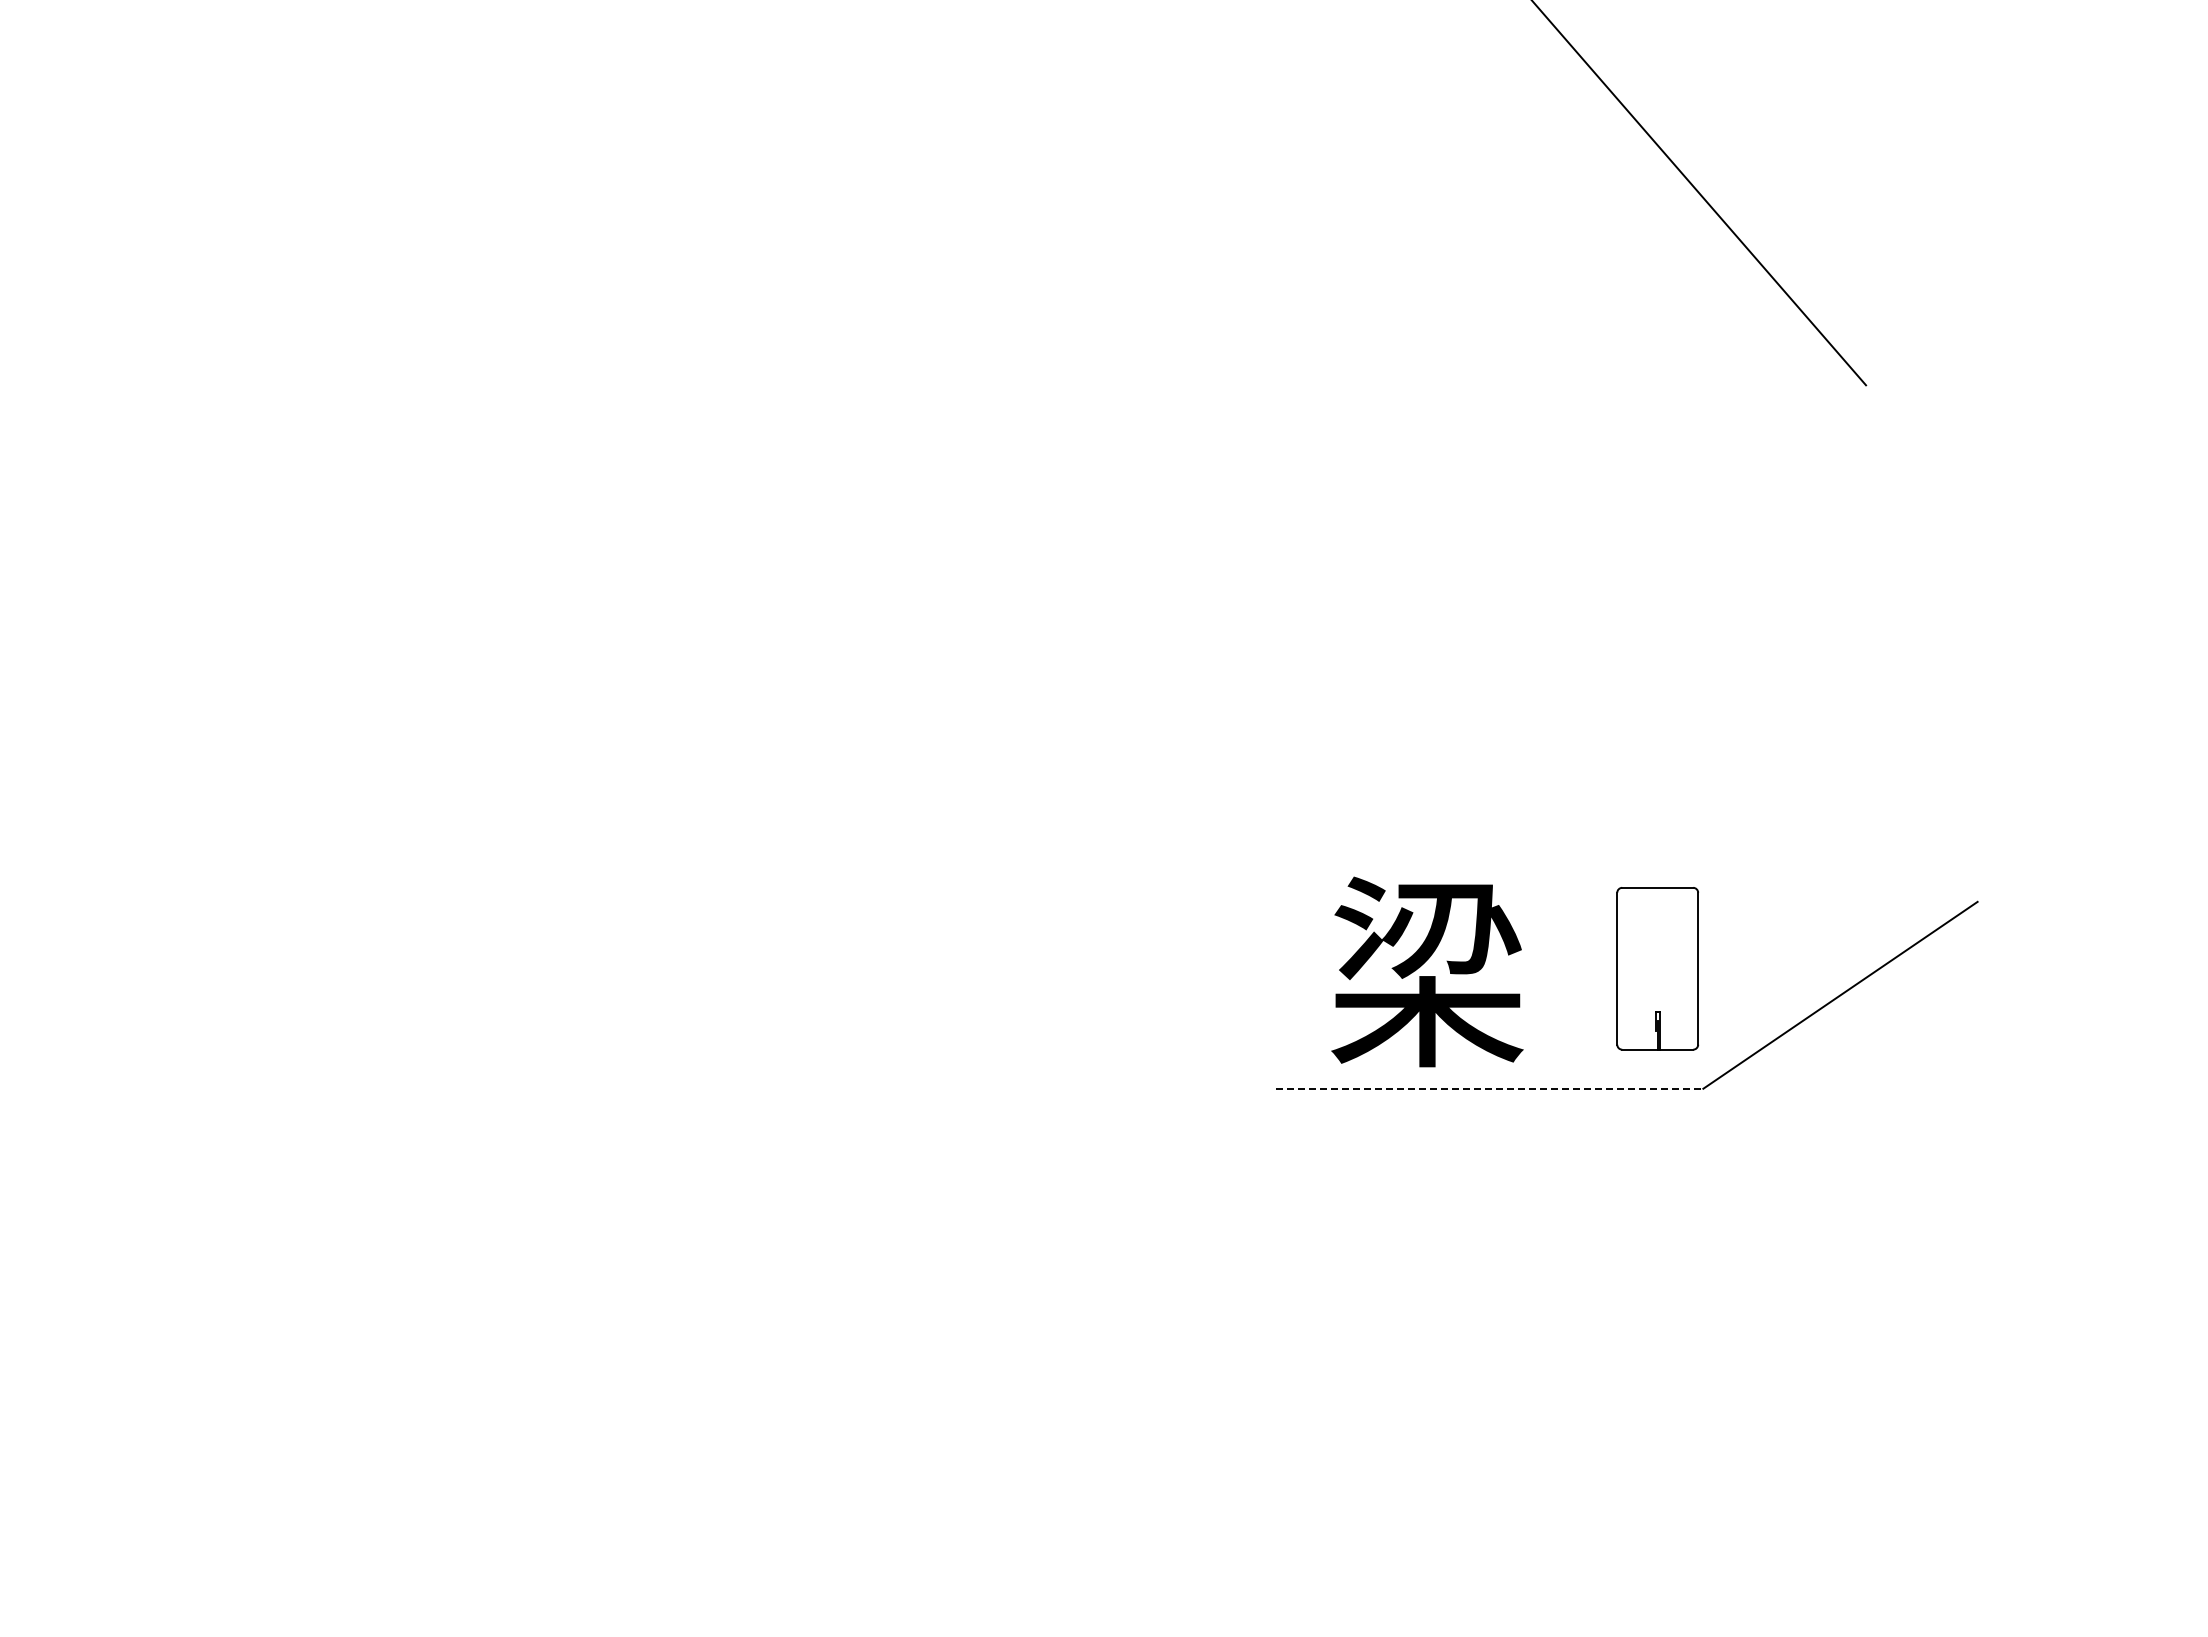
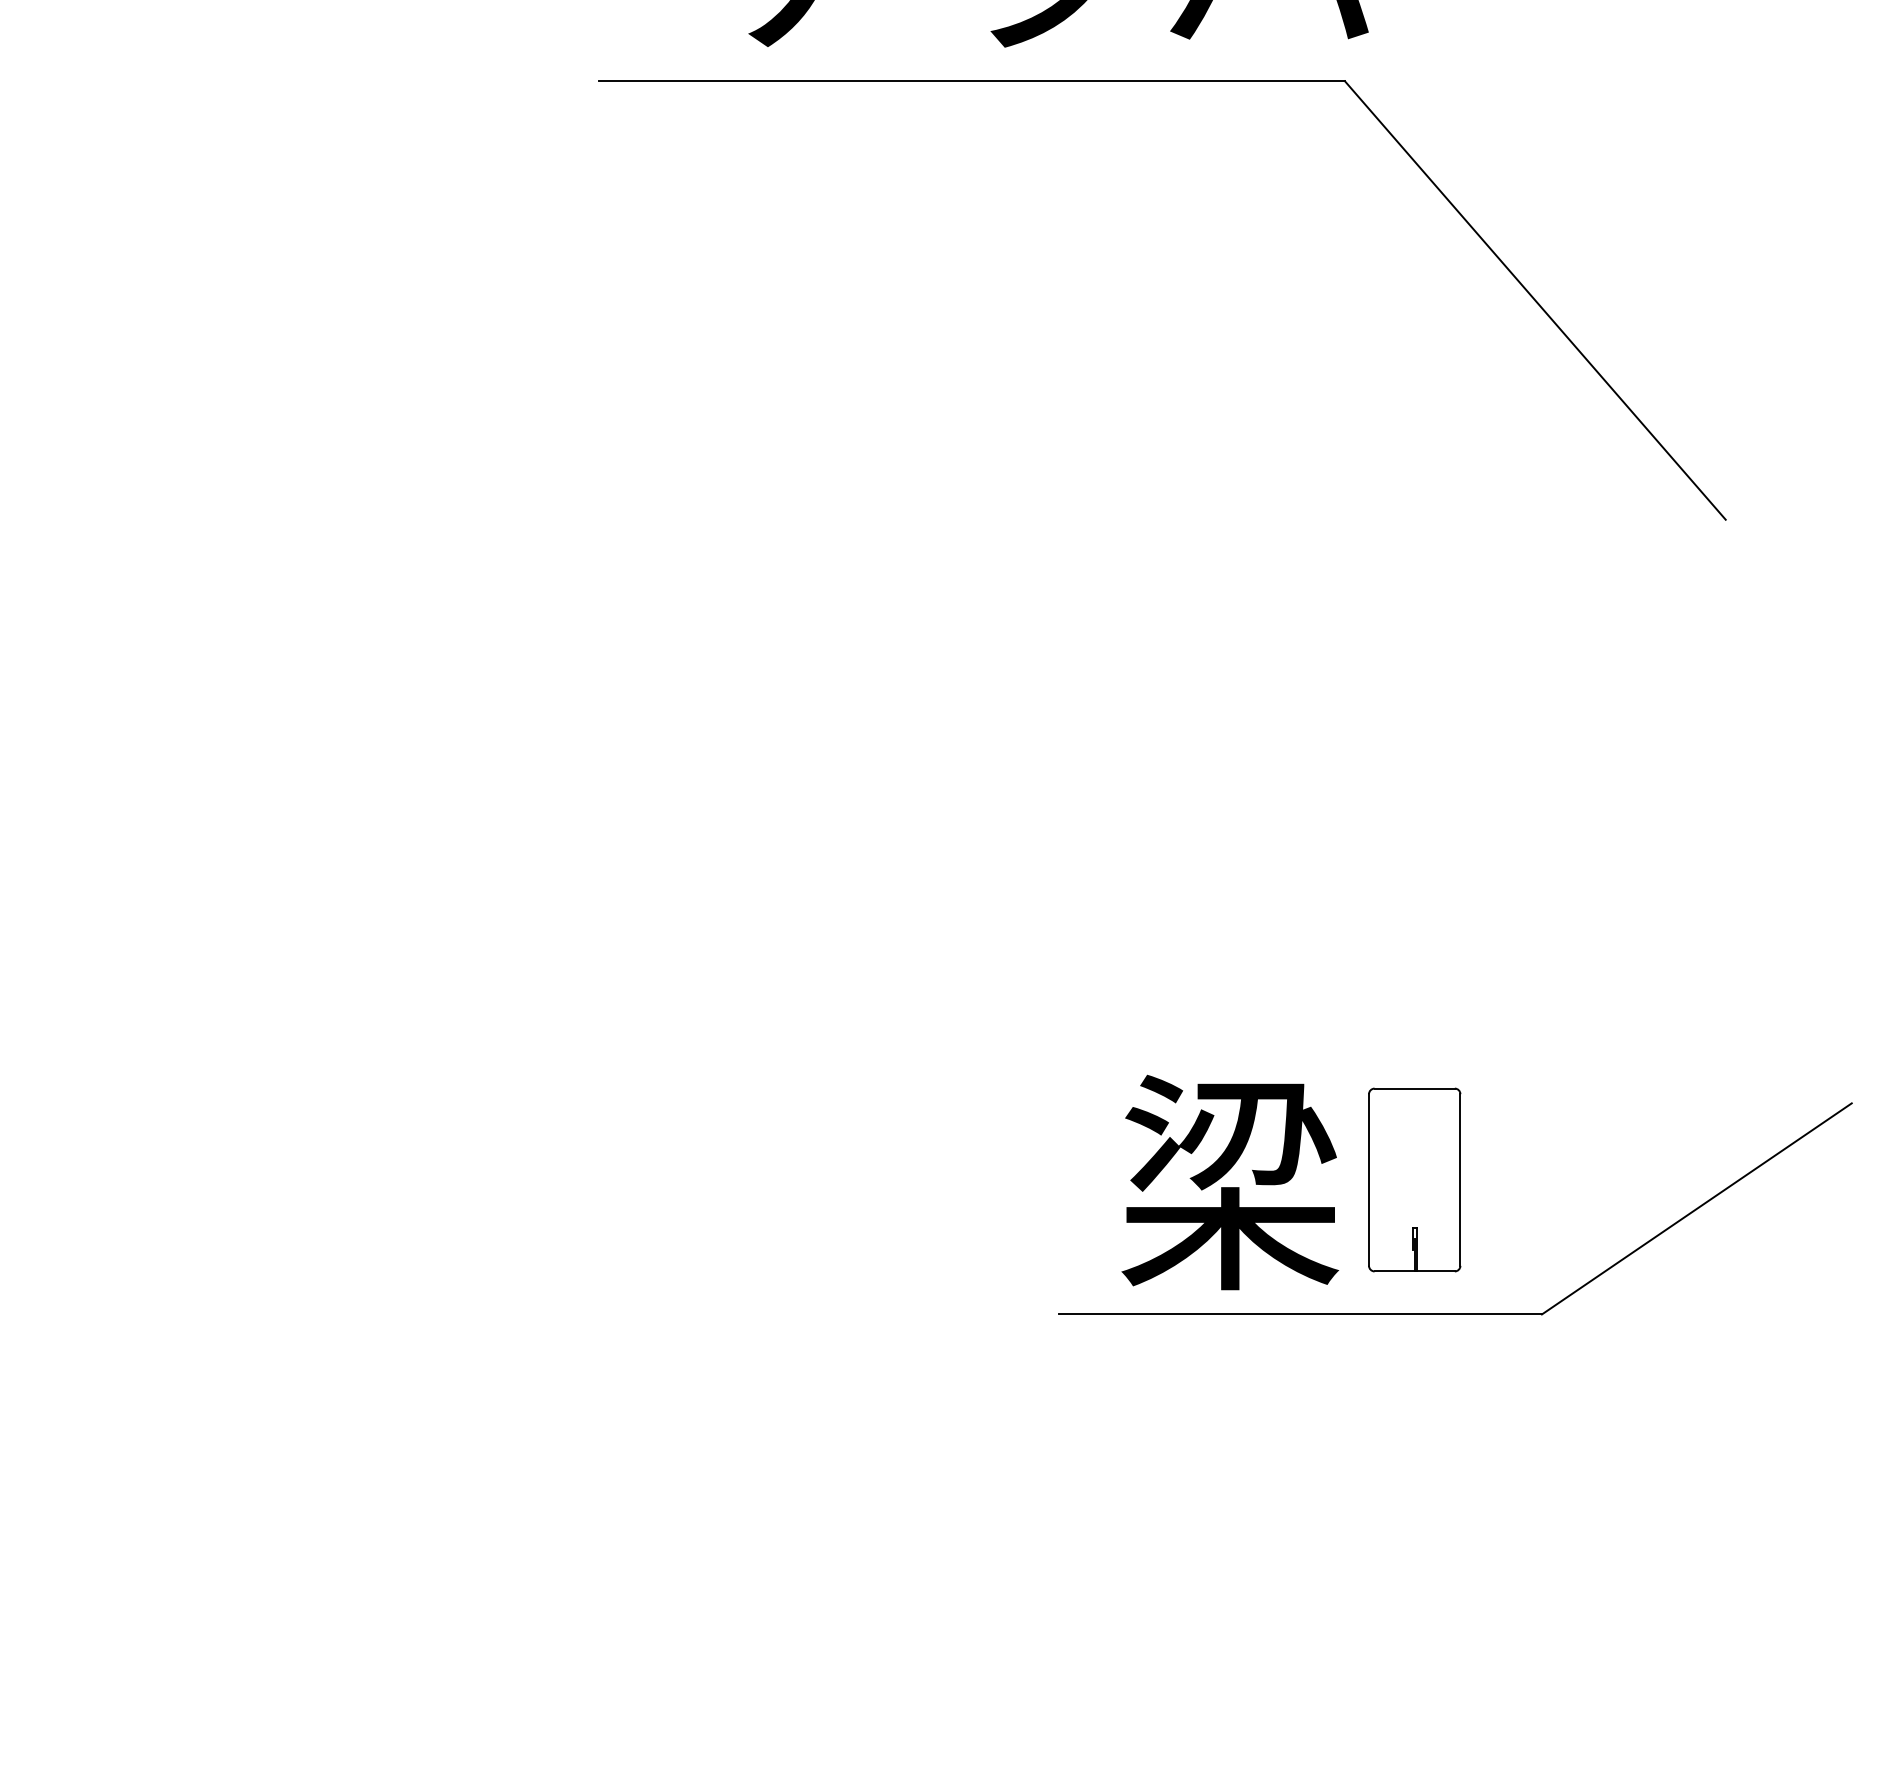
part: (1657, 968) -> (1414, 1179), moved
line: (1489, 1088) -> (1300, 1314), dashed -> solid

